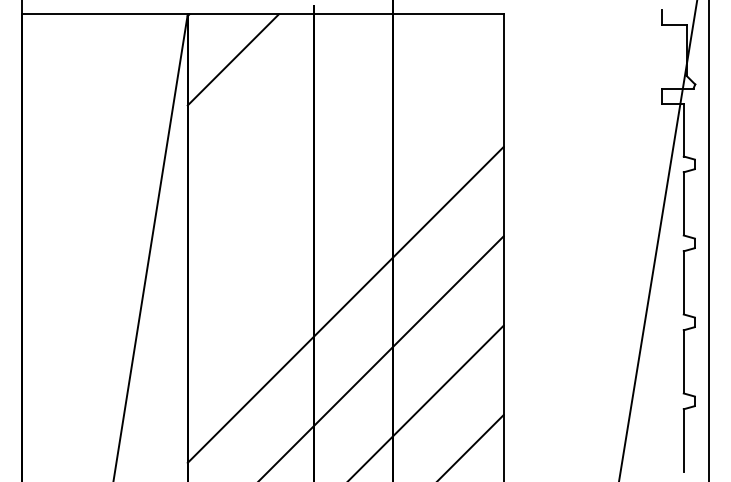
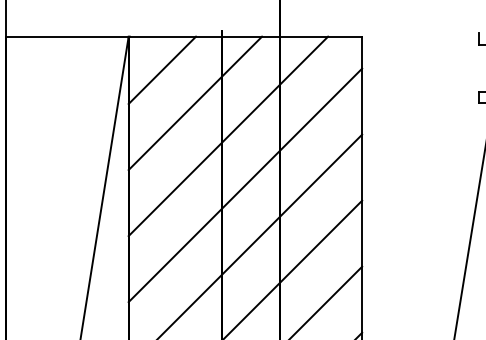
line: (277, 104) -> (194, 103), added
line: (322, 149) -> (228, 136), added
line: (345, 215) -> (245, 185), added

